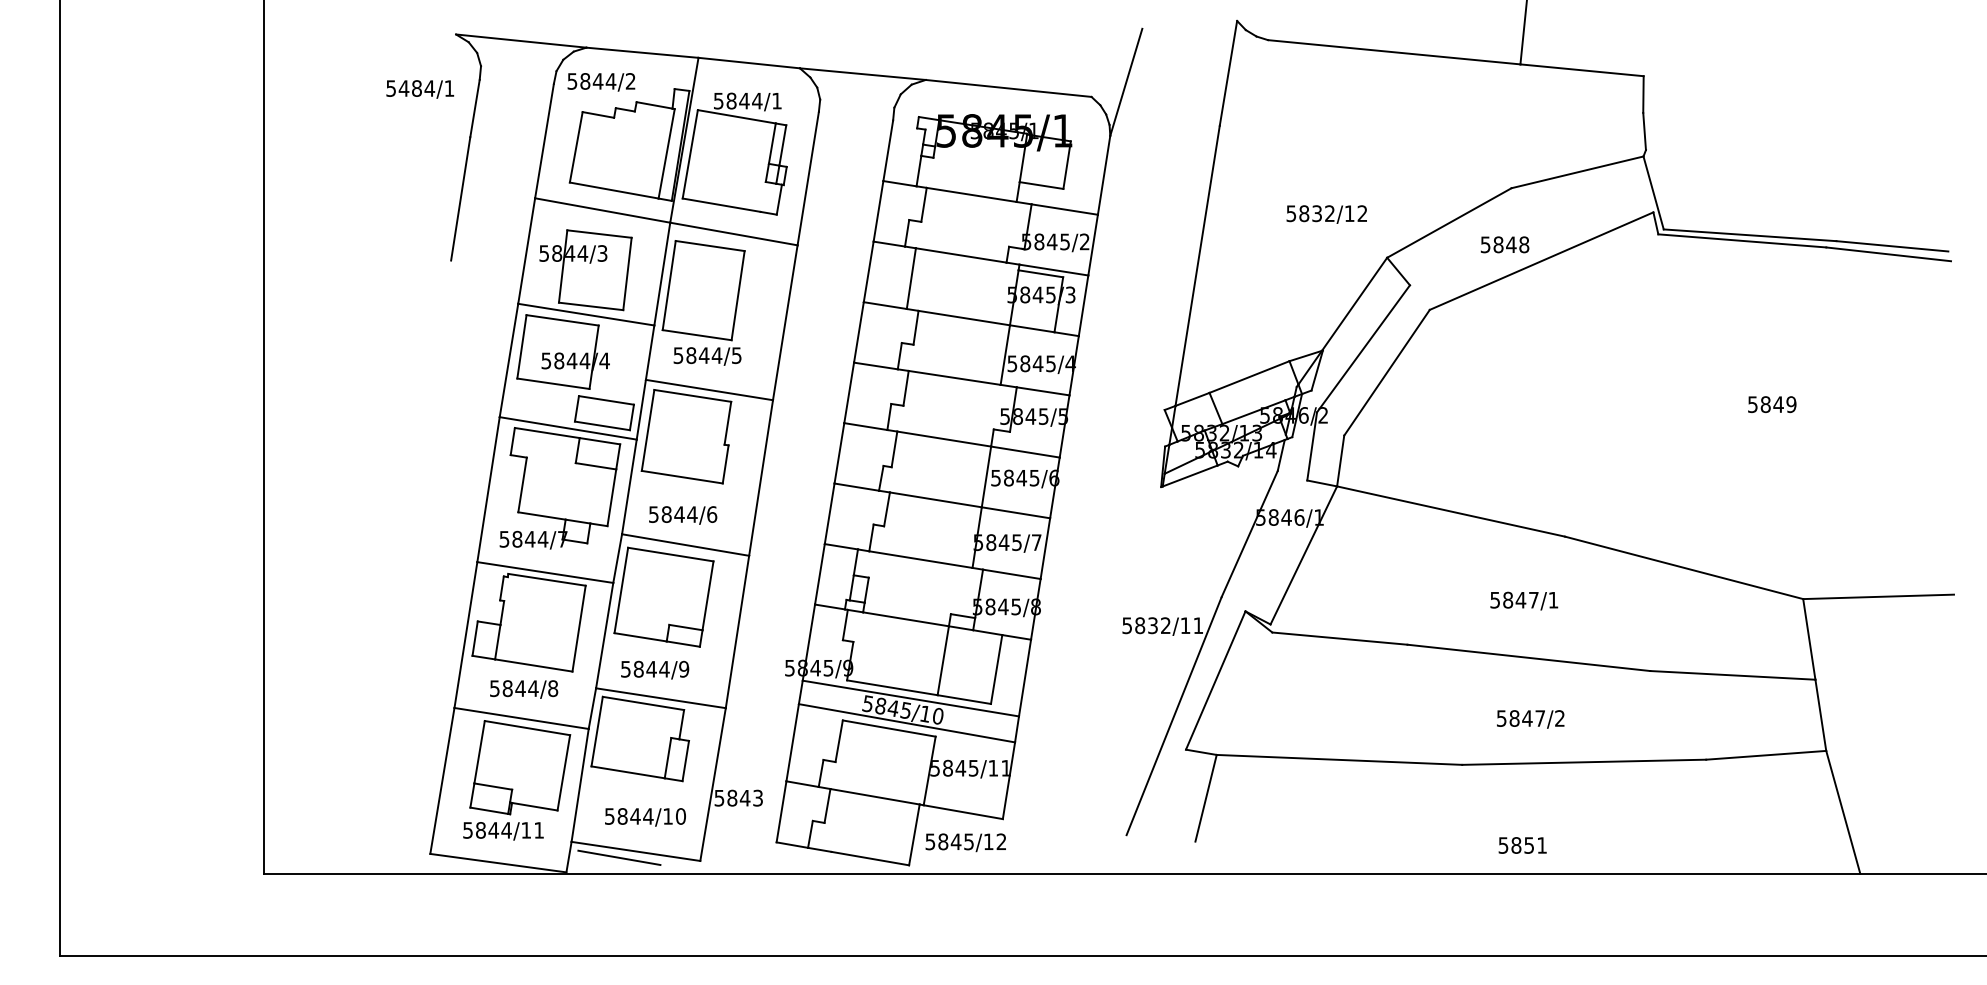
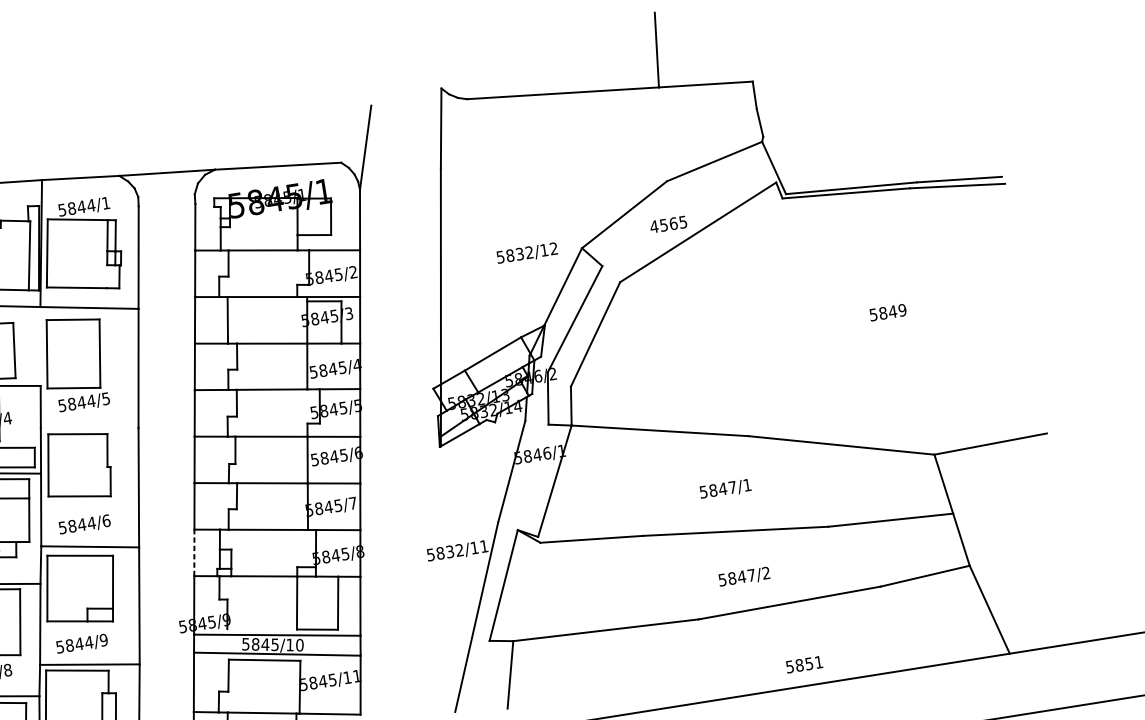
text: (1326, 214) -> (527, 253), moved
text: (1504, 244) -> (668, 224), 5848 -> 4565
line: (662, 273) -> (40, 346), removed
line: (709, 389) -> (89, 427), removed
line: (819, 574) -> (194, 553), solid -> dashed
line: (892, 687) -> (262, 629), removed
text: (1522, 845) -> (804, 664), moved

